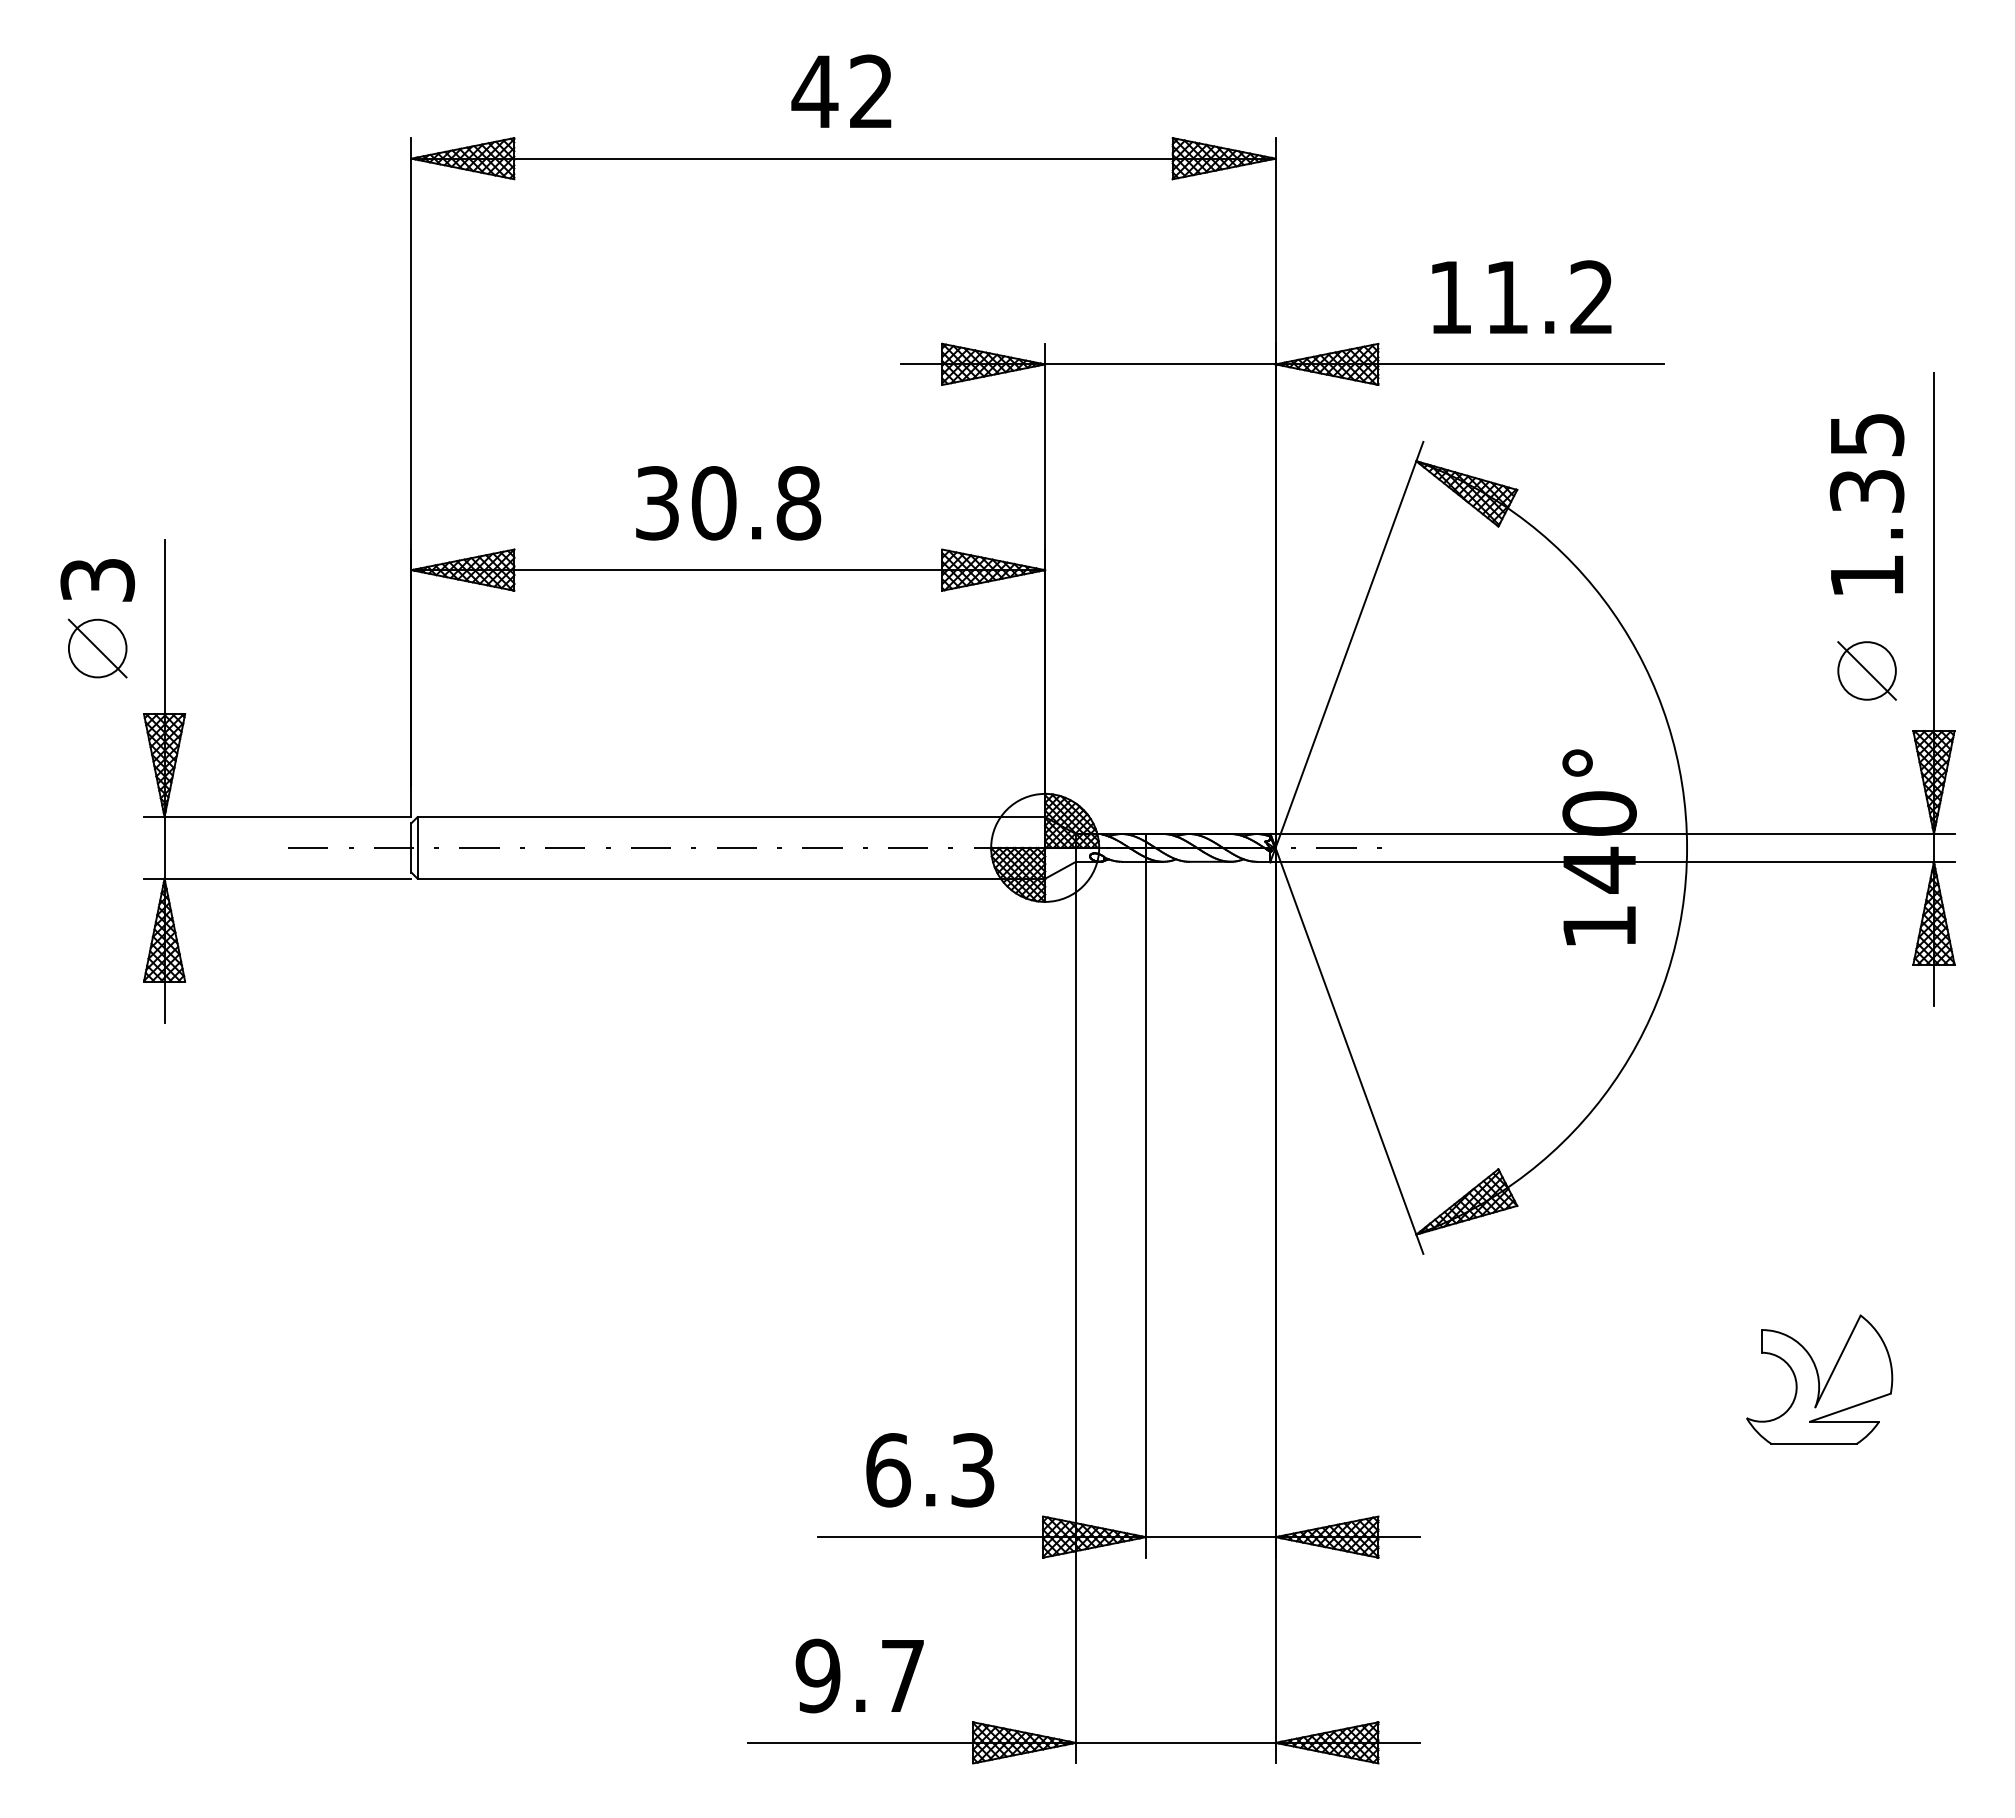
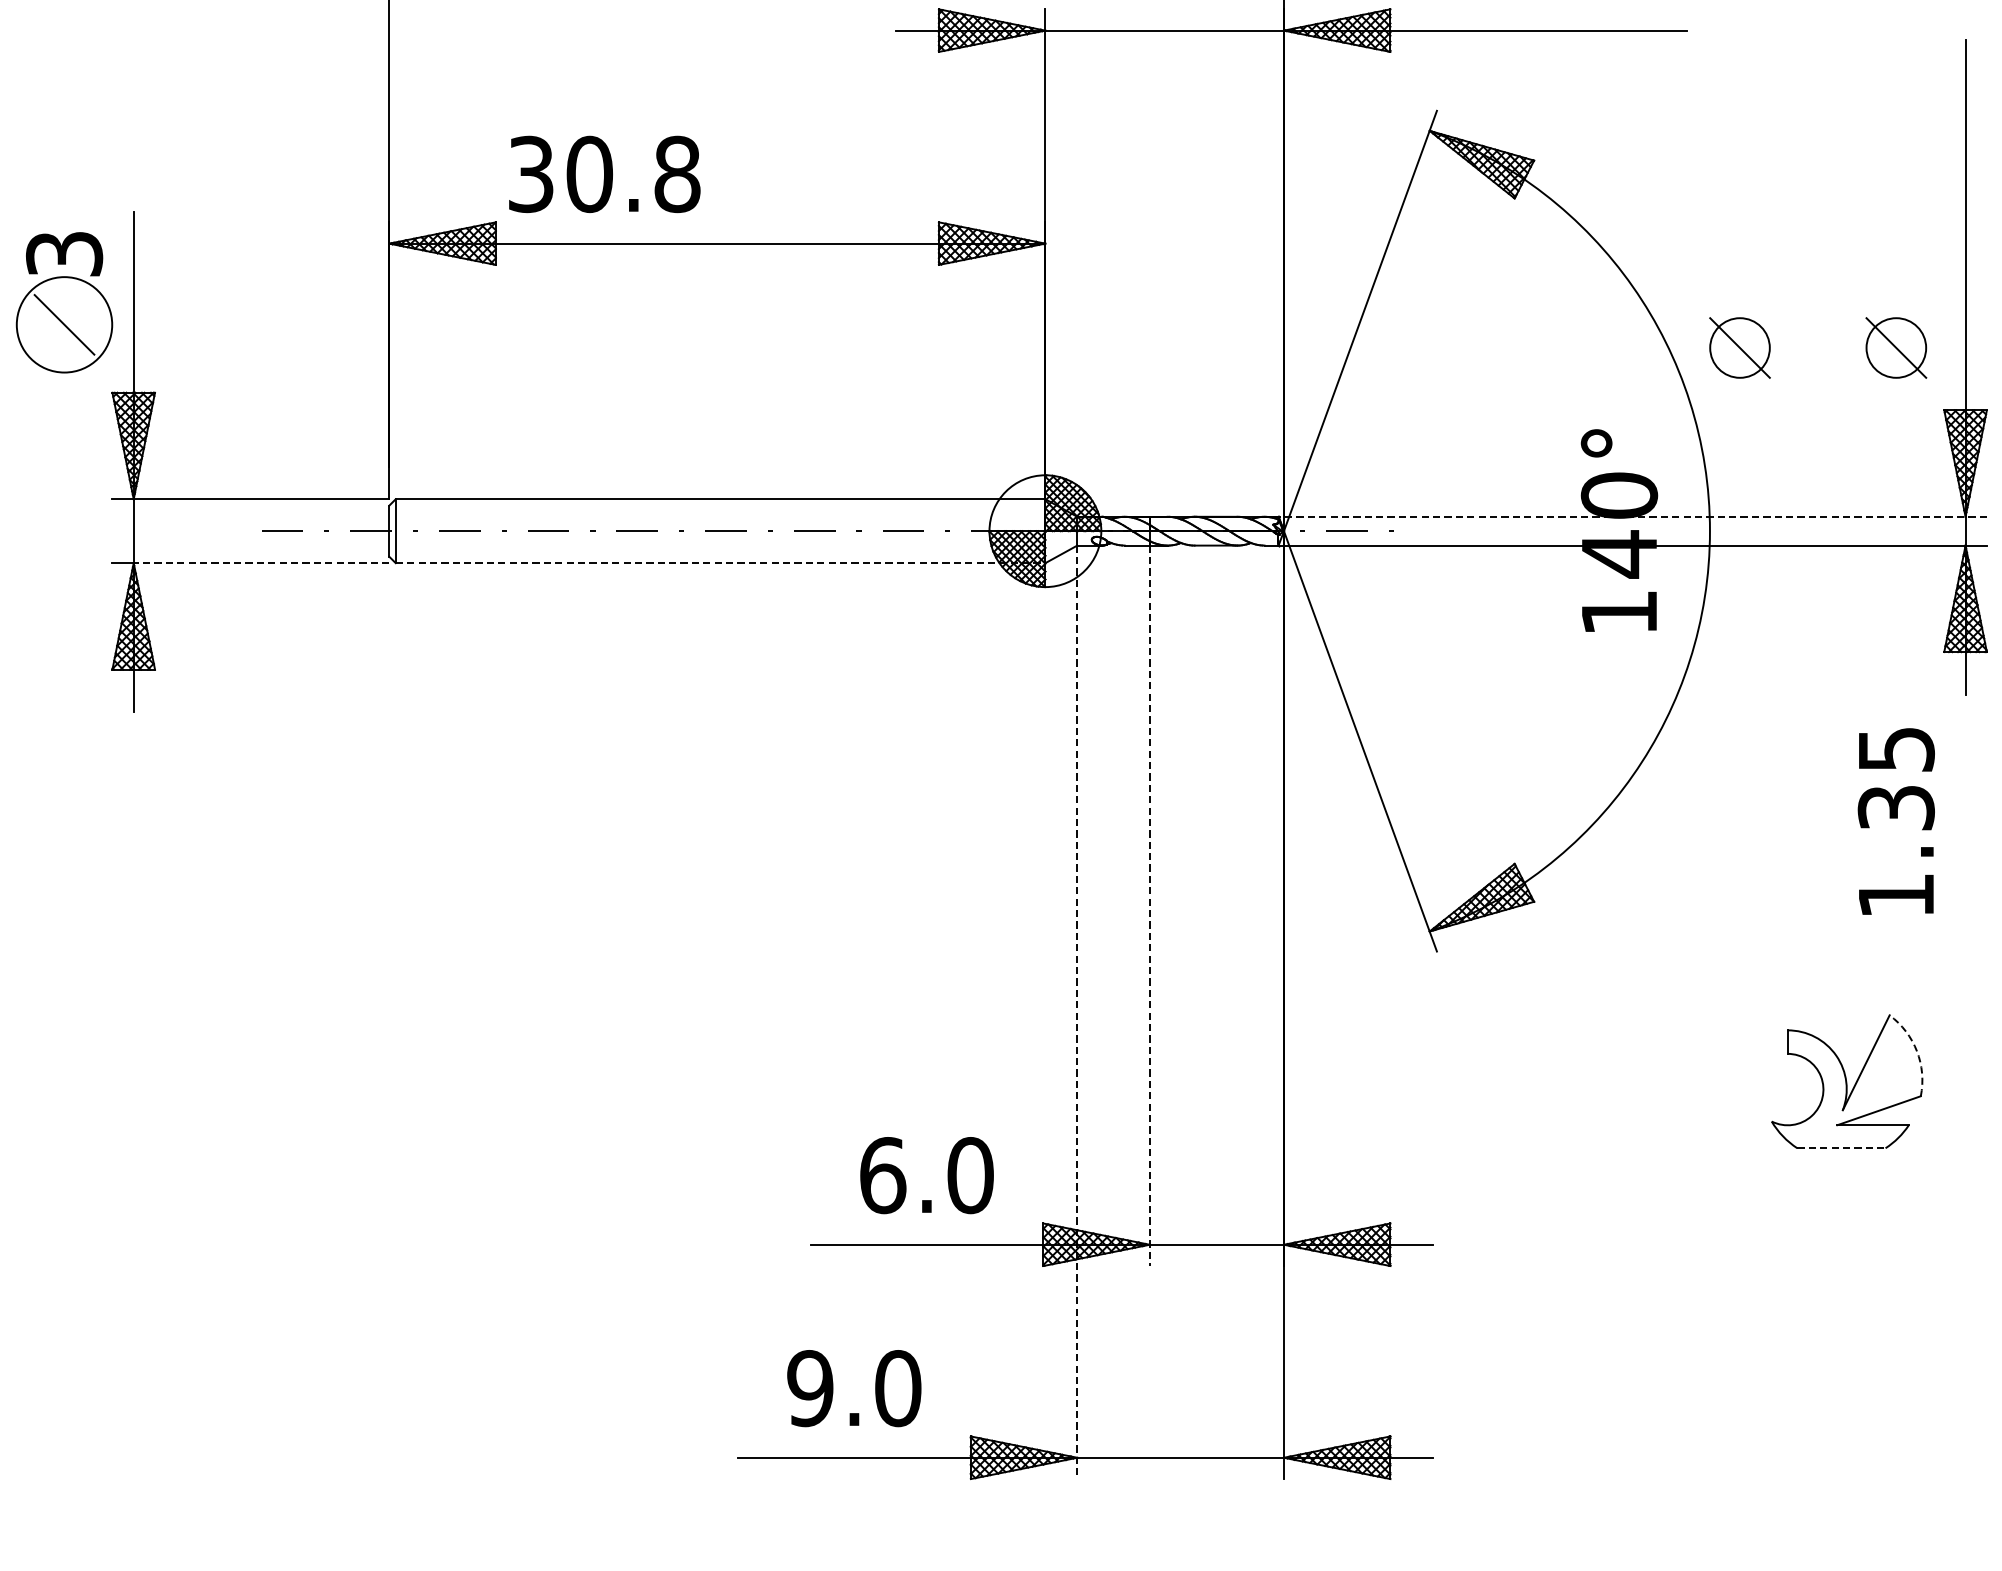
text: (728, 503) -> (604, 174), moved
text: (1866, 504) -> (1895, 821), moved
circle: (97, 648) -> (64, 324), size x1.6
part: (1715, 670) -> (1739, 347), added
line: (1612, 834) -> (1632, 517), solid -> dashed
line: (287, 878) -> (260, 562), solid -> dashed
line: (731, 878) -> (720, 562), solid -> dashed
line: (1145, 1209) -> (1149, 905), solid -> dashed
line: (1076, 1312) -> (1077, 1012), solid -> dashed
arc: (1887, 1350) -> (1917, 1051), solid -> dashed
line: (1814, 1443) -> (1841, 1147), solid -> dashed
text: (972, 1470) -> (970, 1175), 6.3 -> 6.0
text: (902, 1675) -> (897, 1388), 9.7 -> 9.0

